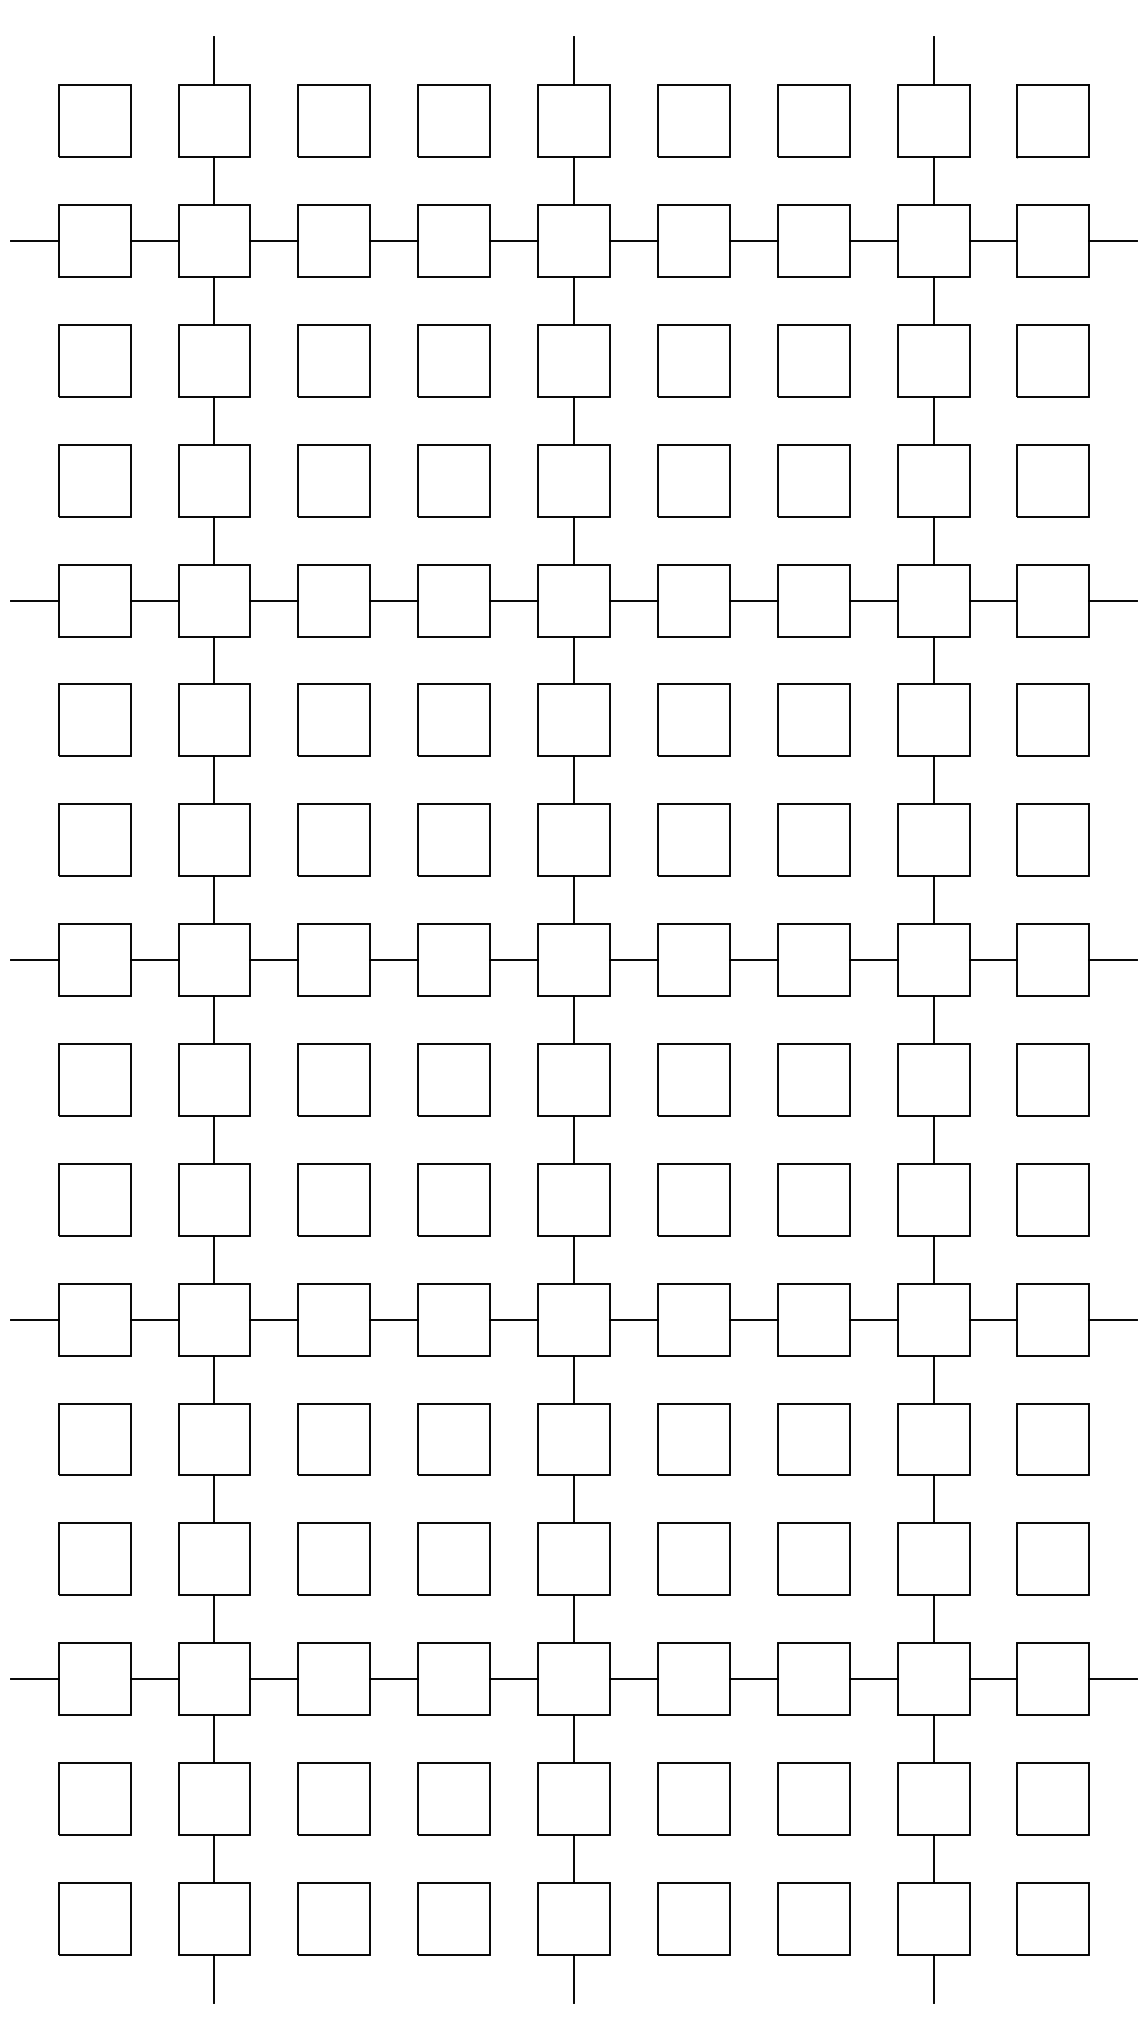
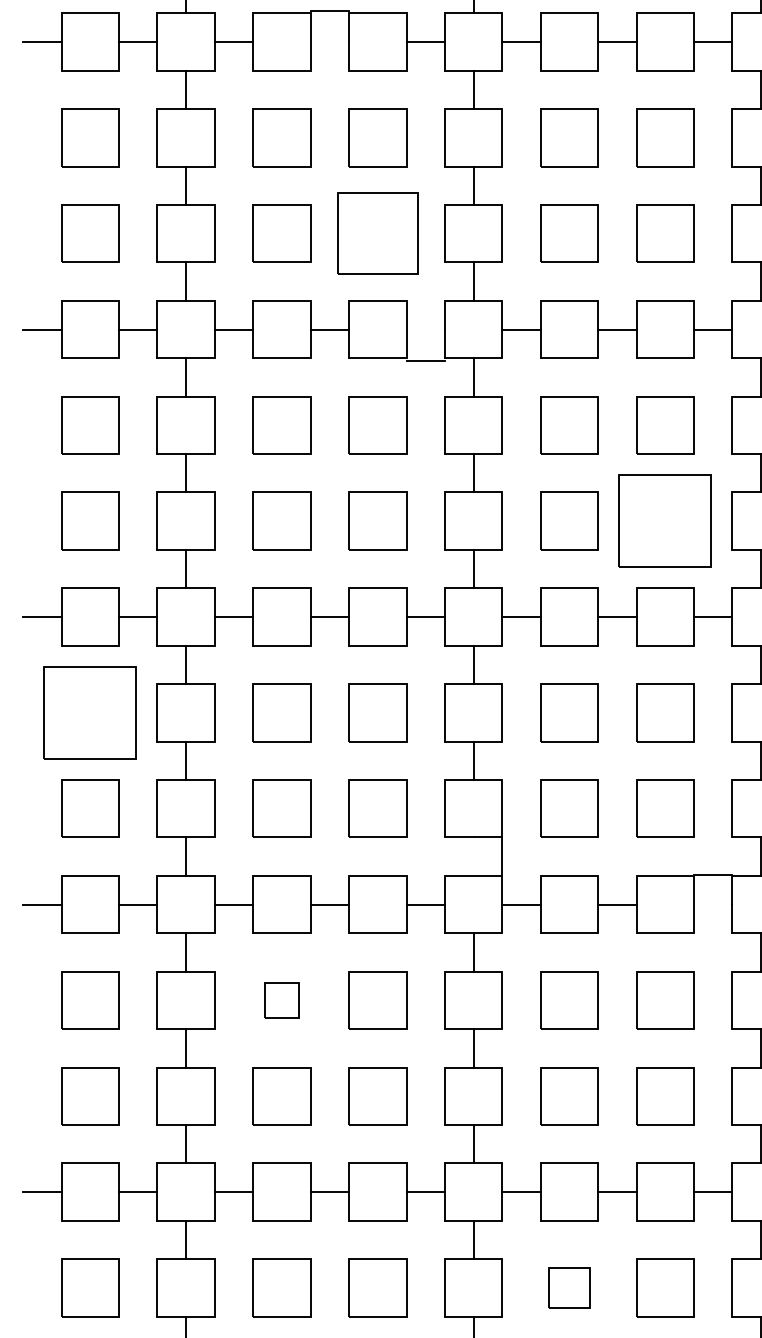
line: (394, 241) -> (330, 11), moved
part: (453, 480) -> (377, 233), size x1.4
line: (514, 600) -> (426, 360), moved
part: (813, 839) -> (665, 520), size x1.6
part: (94, 1079) -> (90, 712), size x1.6
line: (574, 1259) -> (502, 856), moved
line: (873, 1319) -> (713, 874), moved
part: (333, 1439) -> (281, 1000), size x0.6
part: (693, 1798) -> (569, 1287), size x0.7

